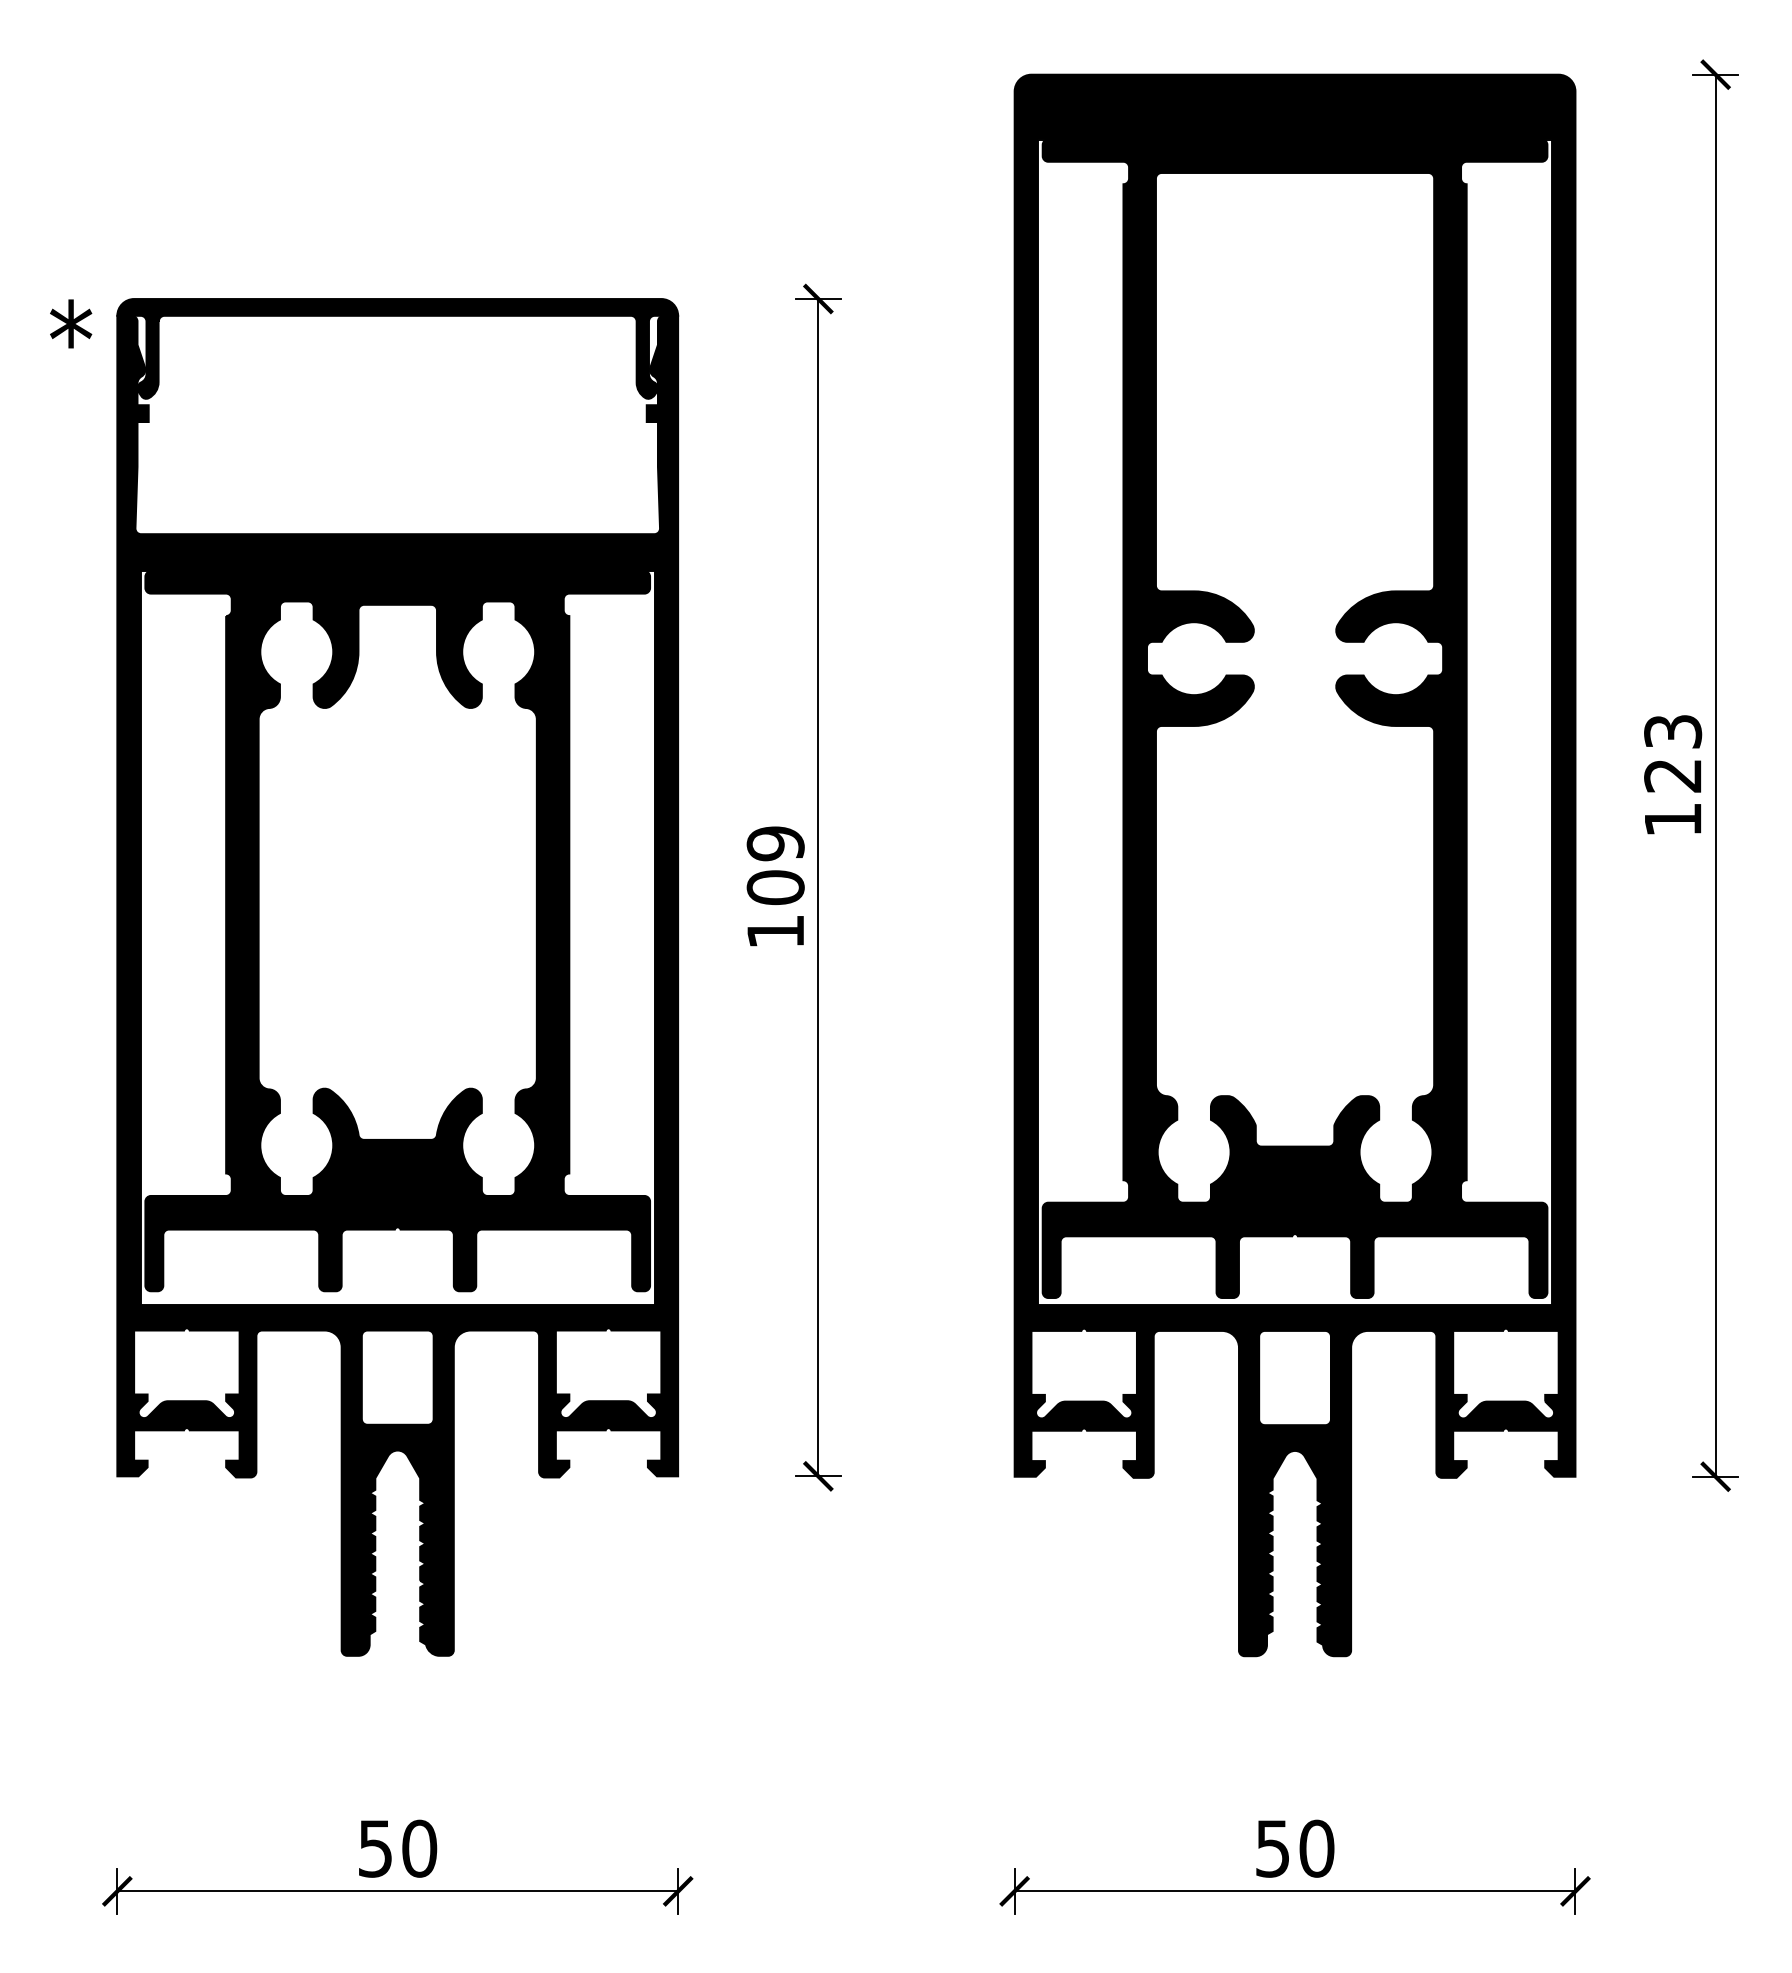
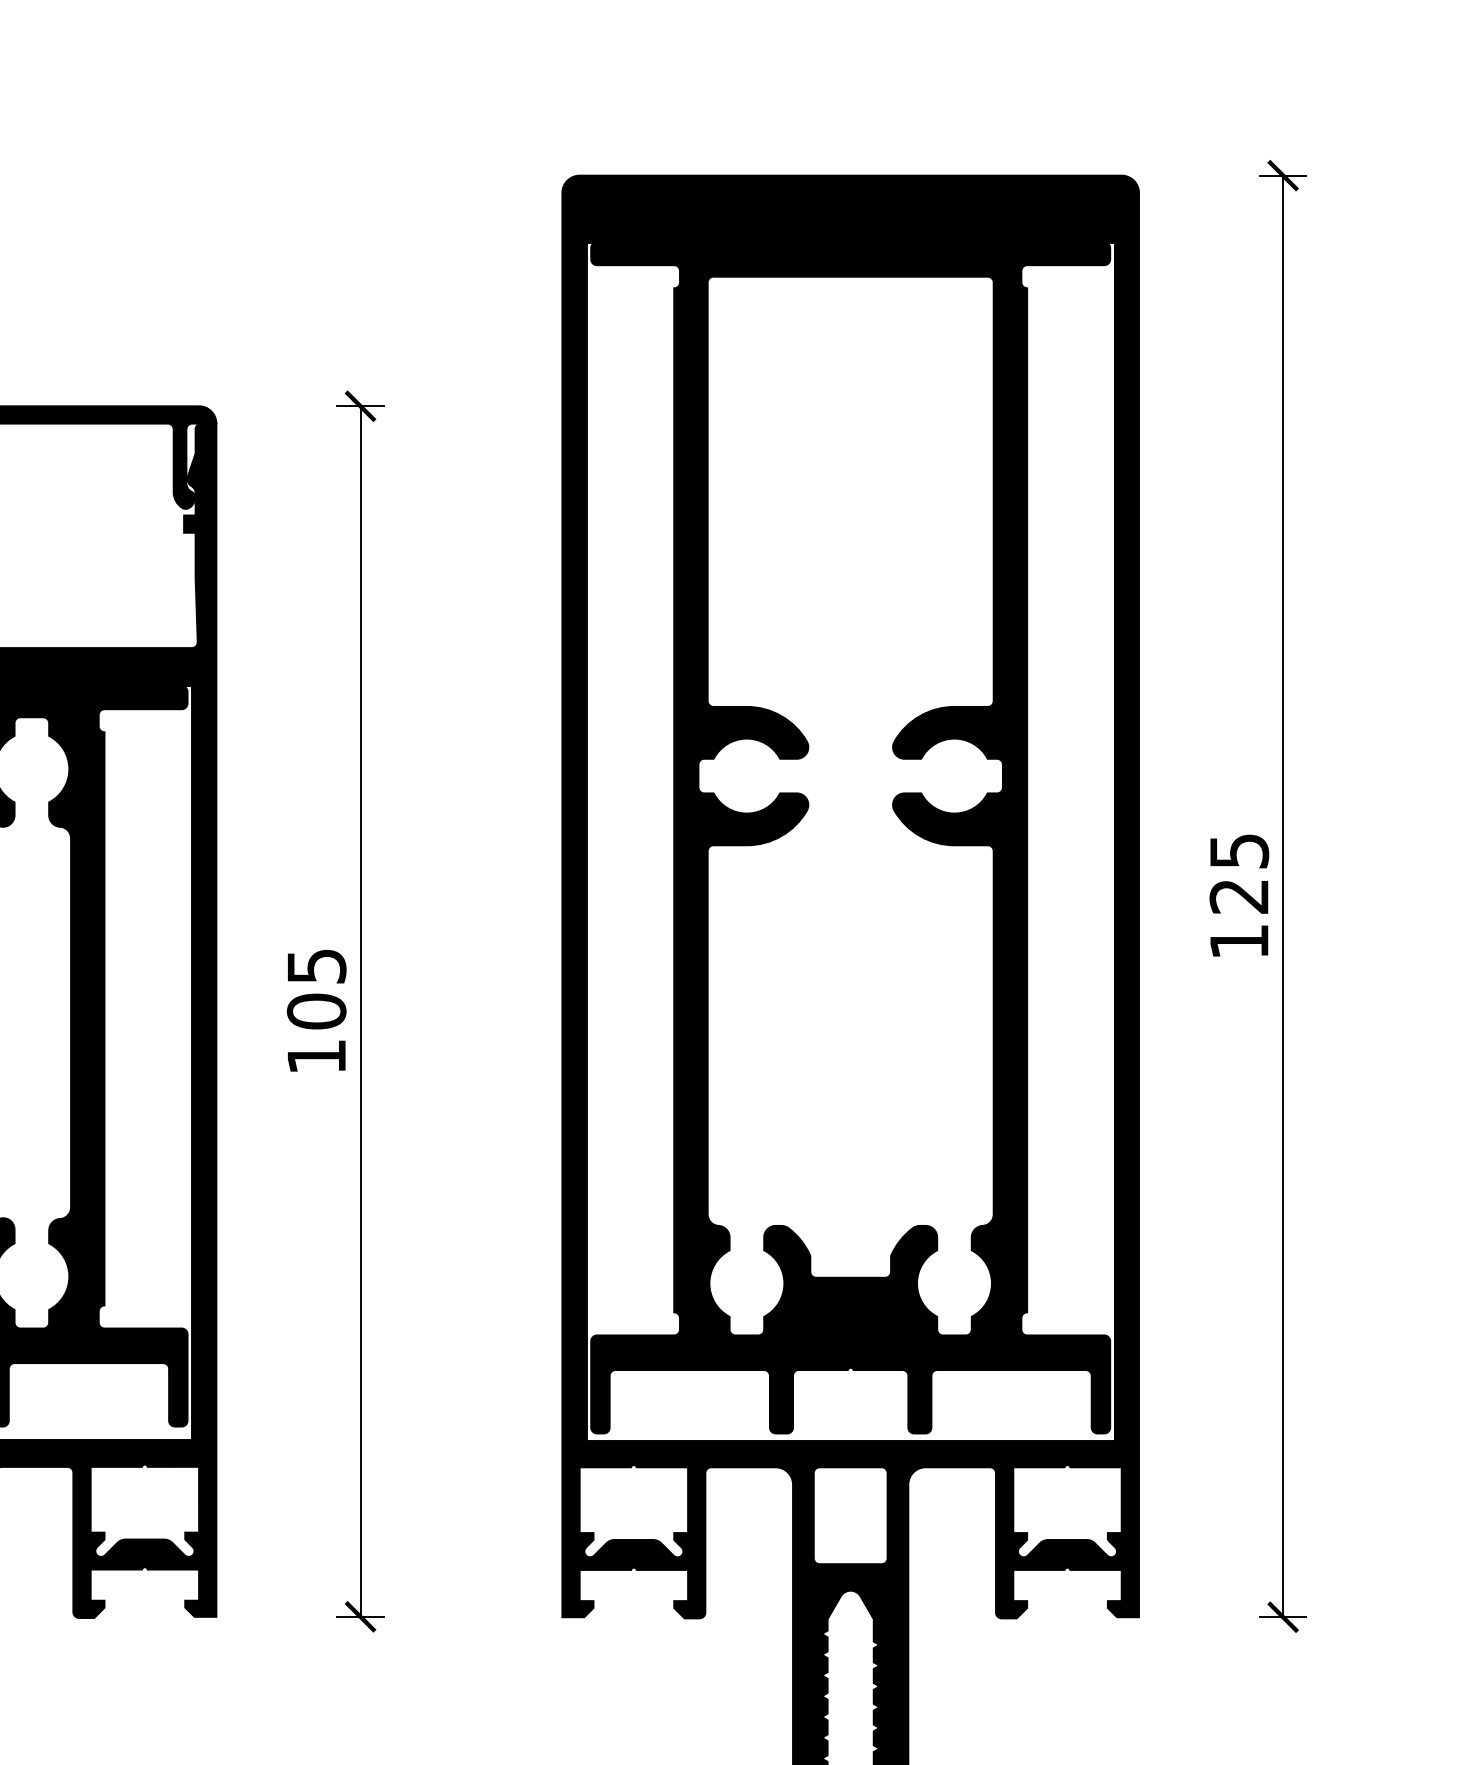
text: (1672, 731) -> (1238, 850), 123 -> 125
text: (775, 843) -> (316, 966), 109 -> 105

